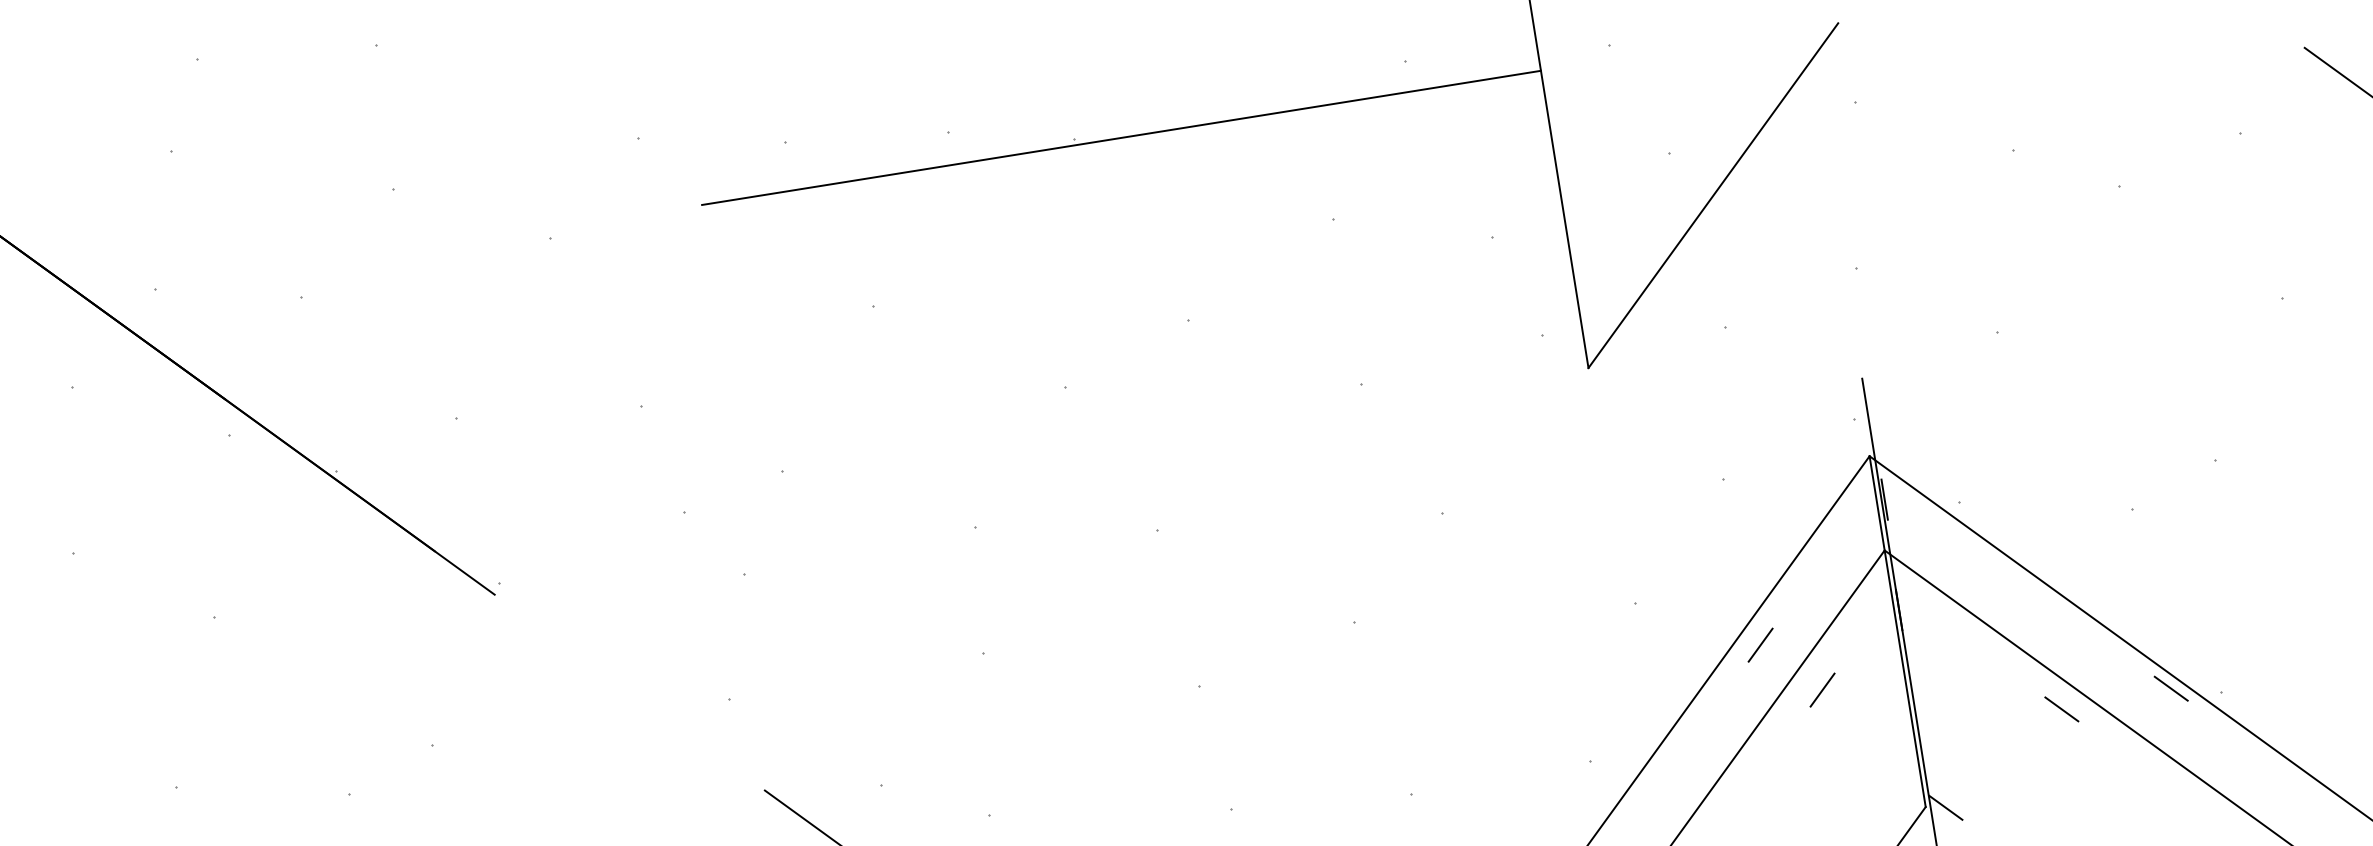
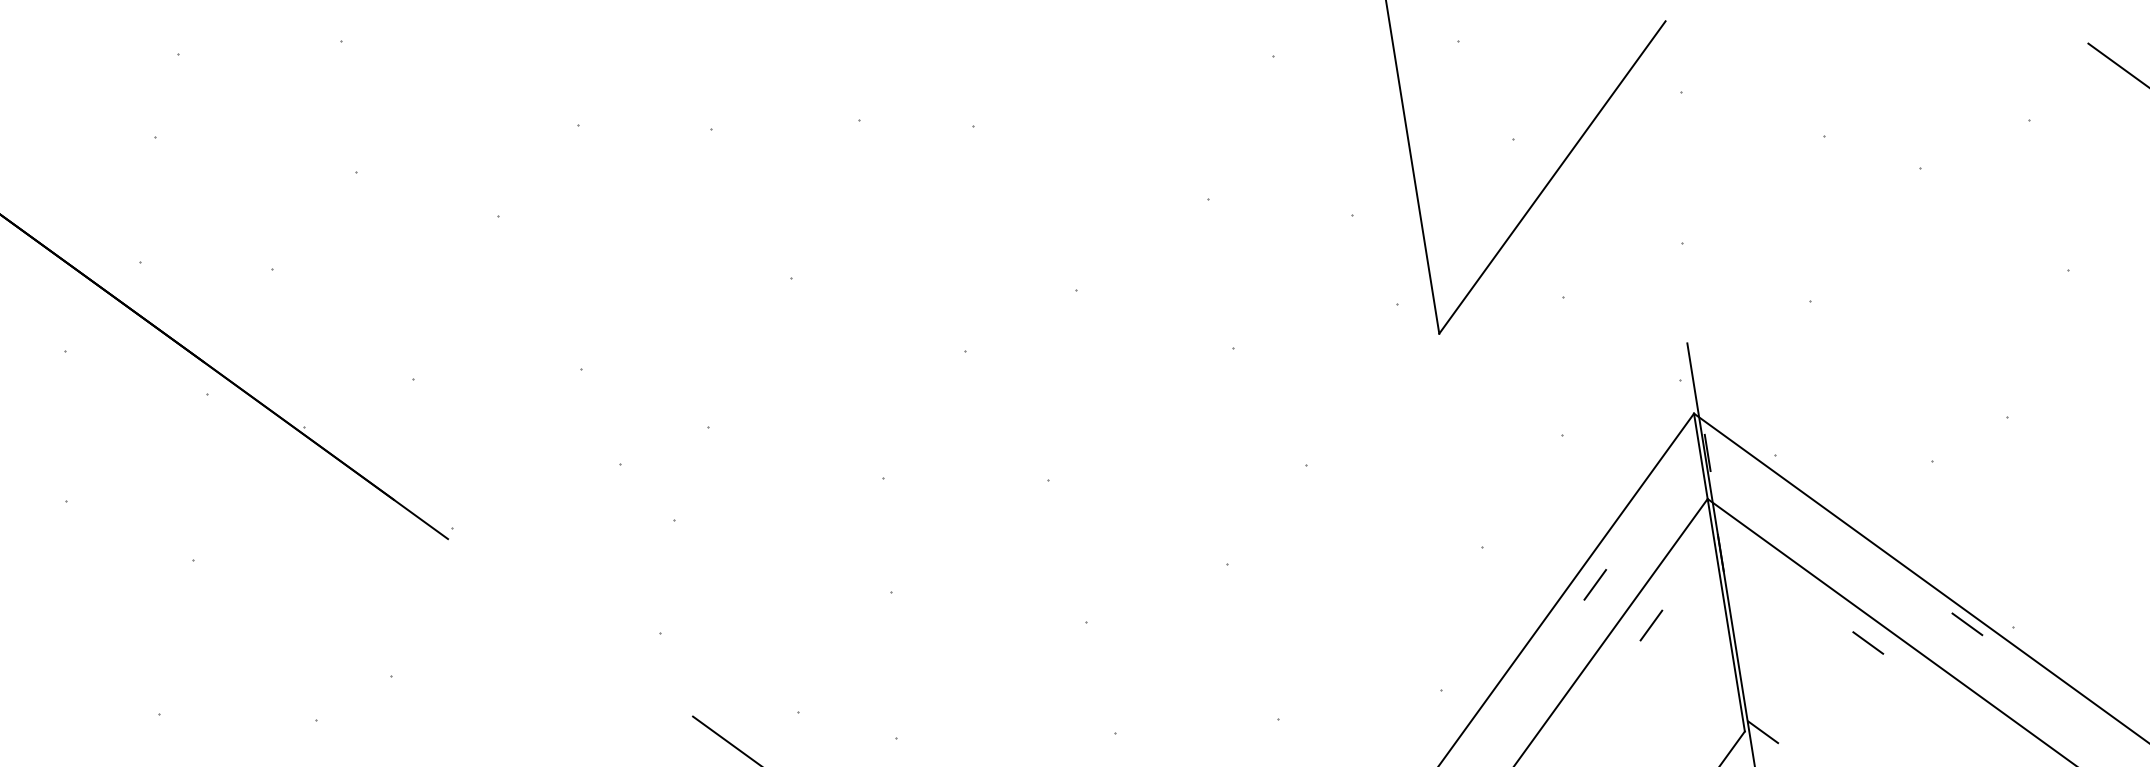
line: (1121, 137) -> (1016, 124), removed

